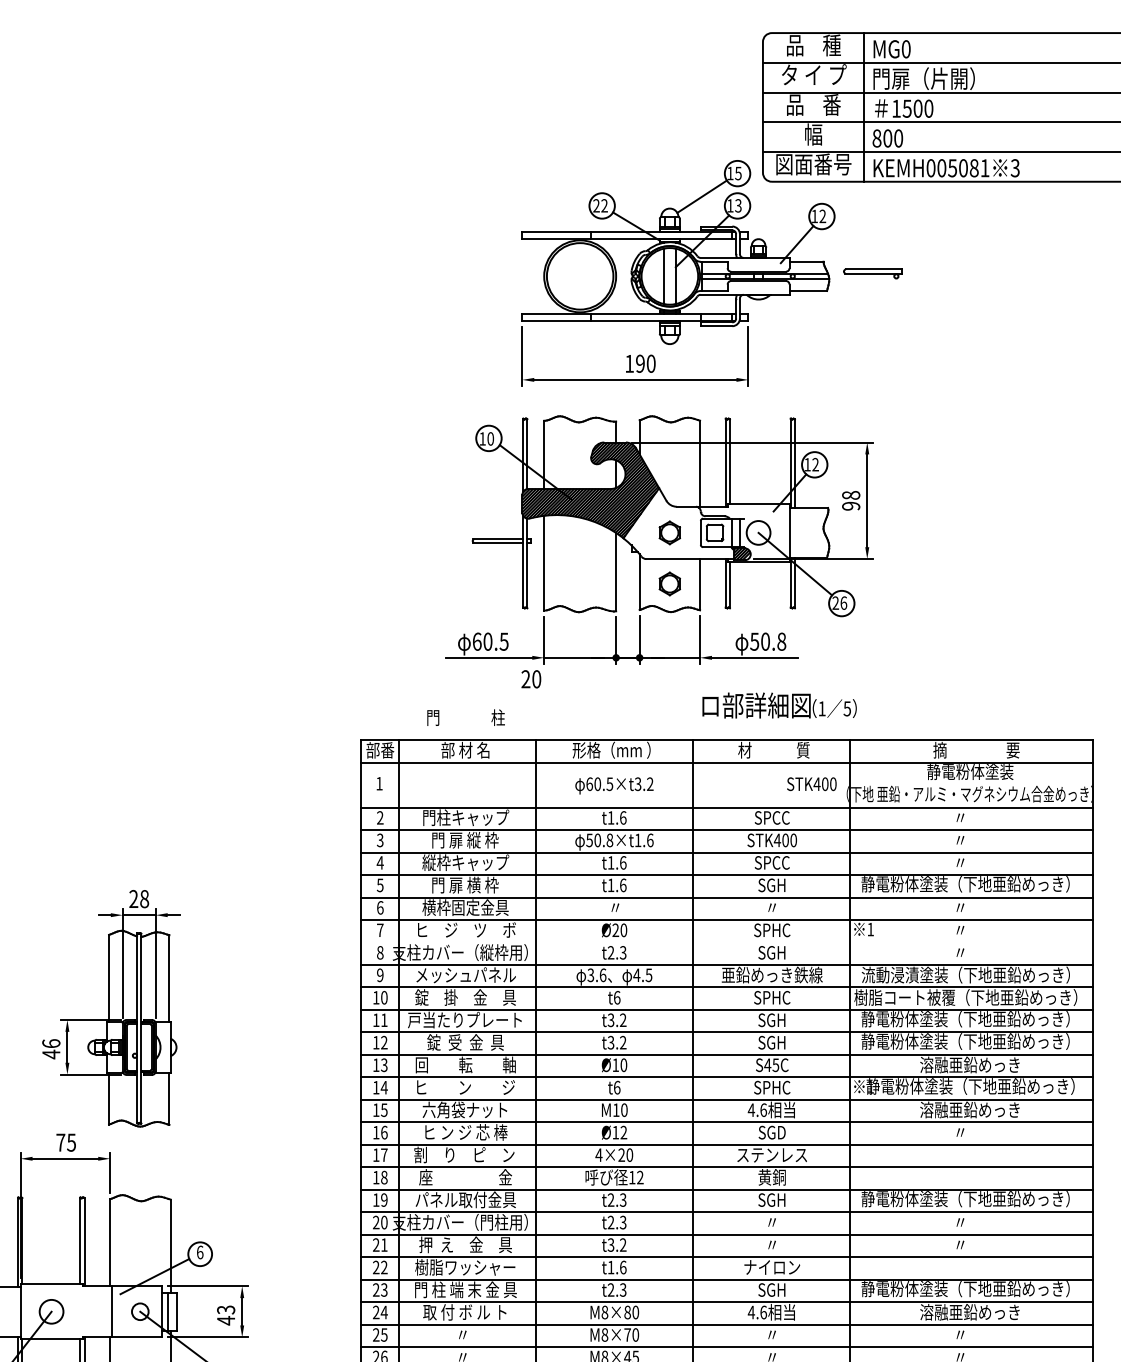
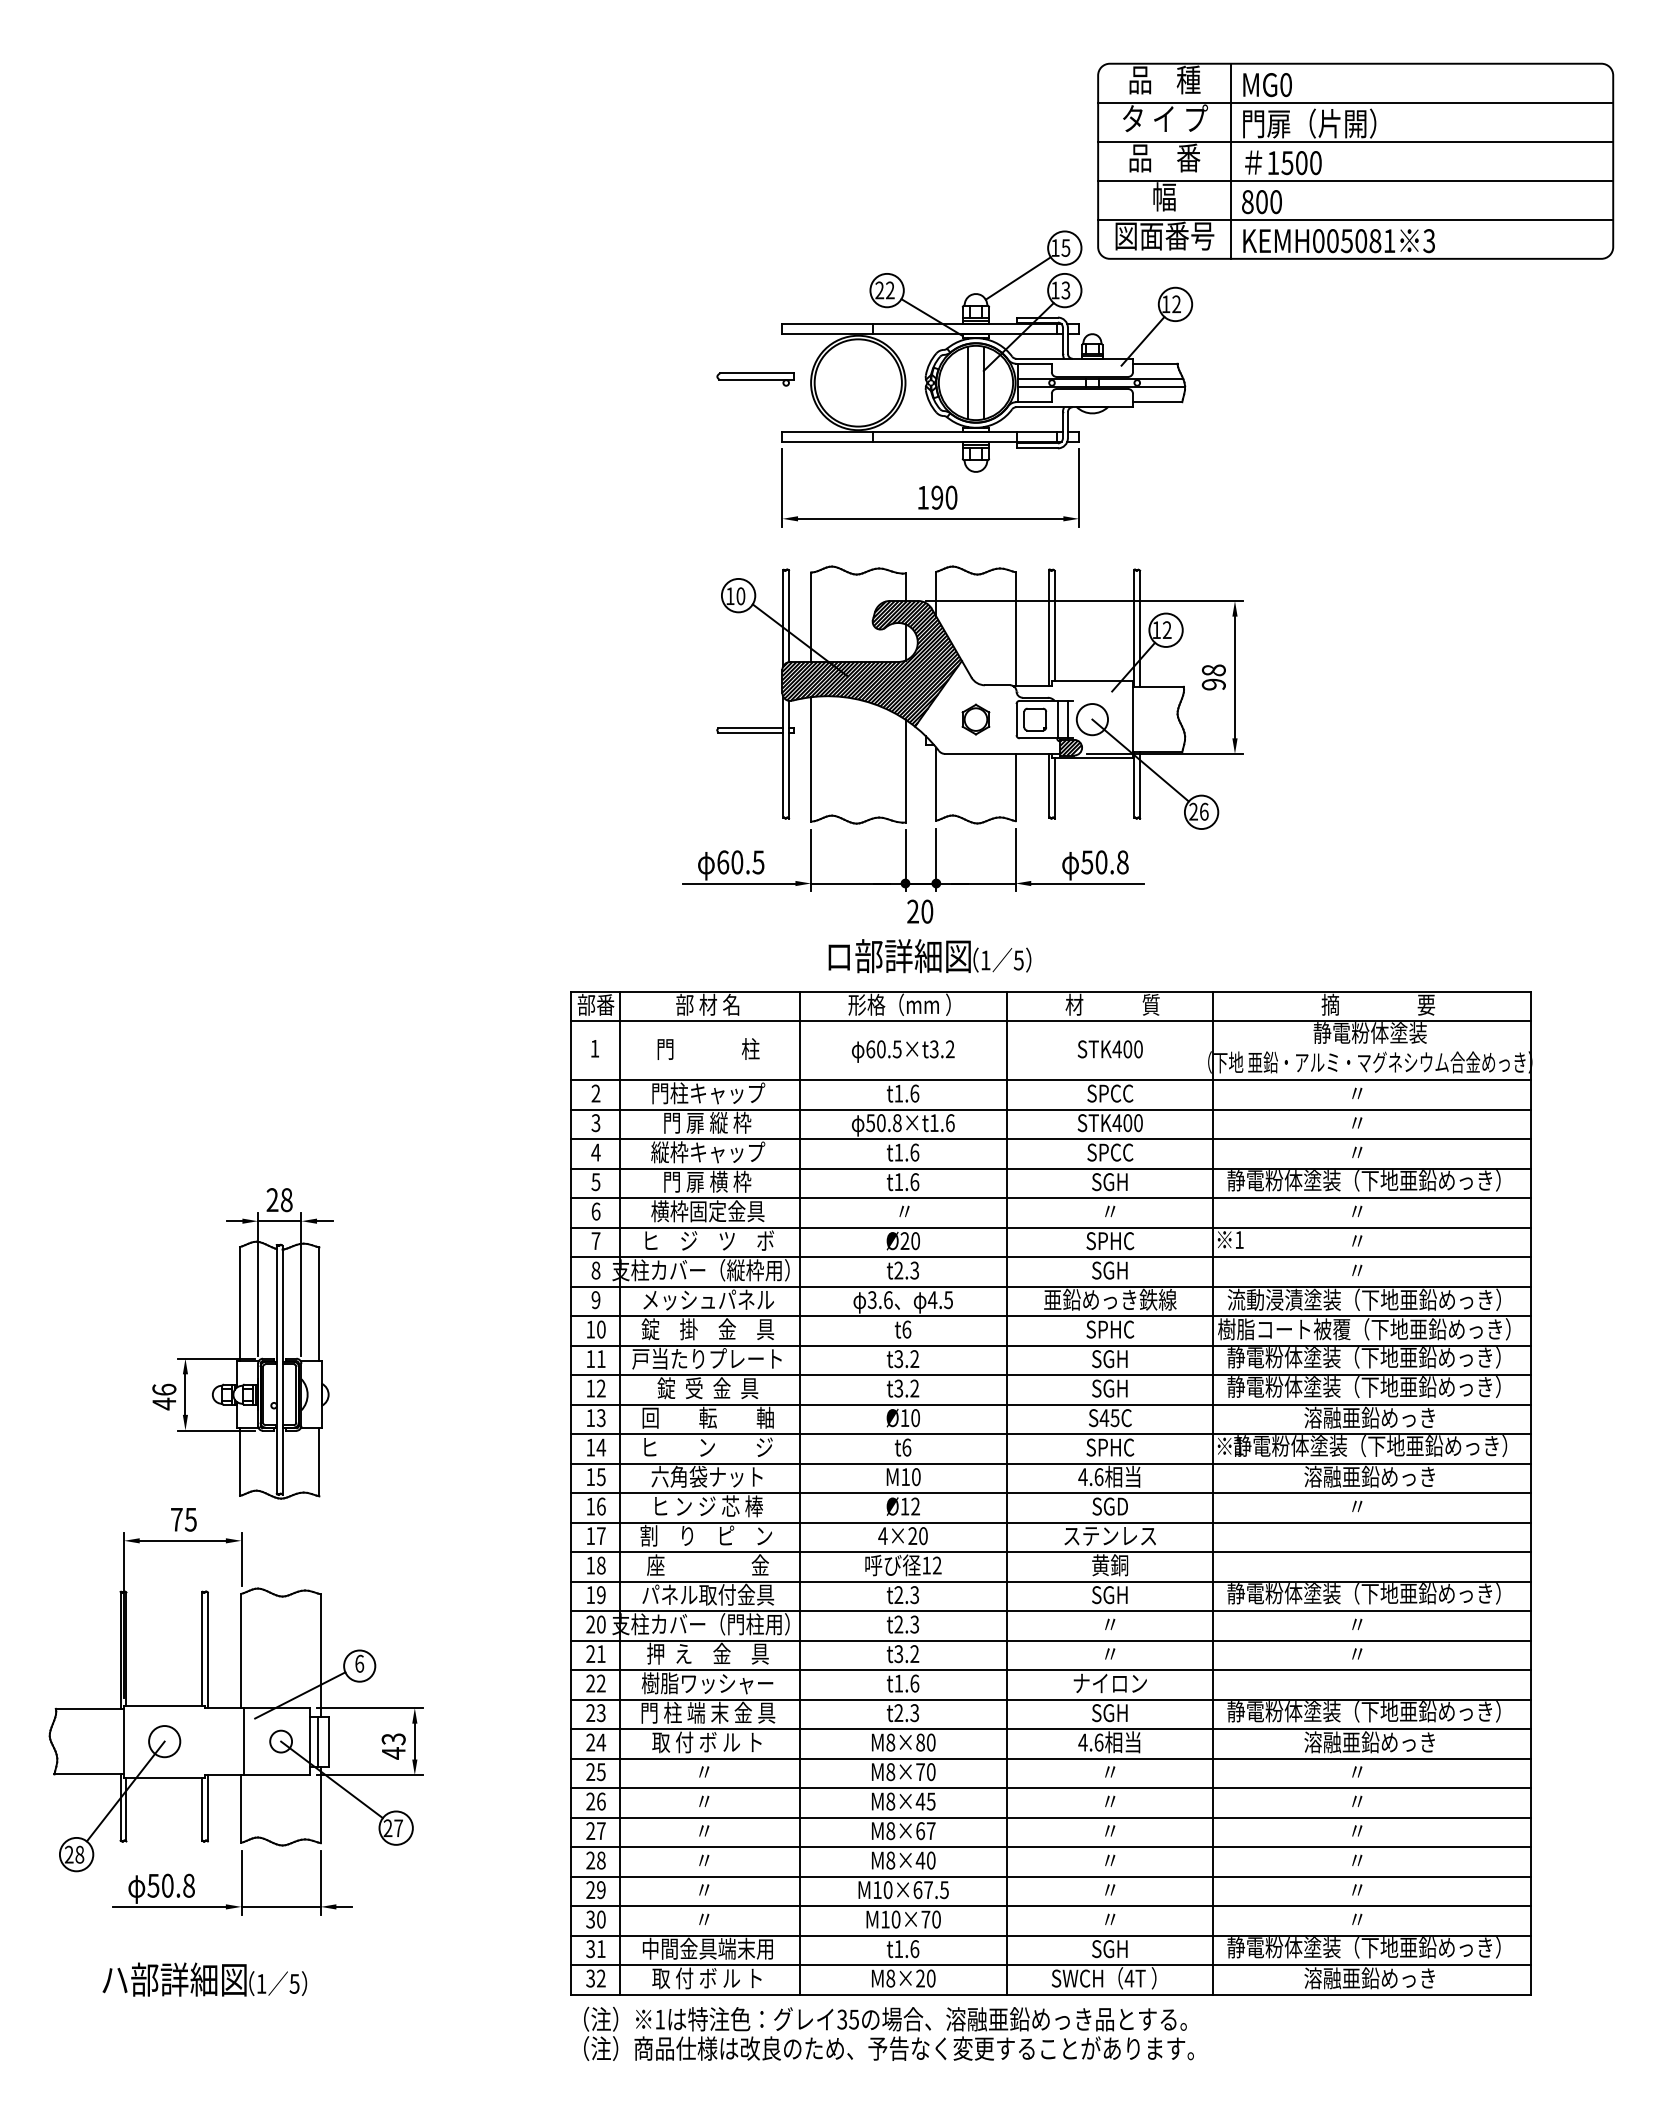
part: (872, 273) -> (755, 379), moved
part: (669, 583) -> (975, 786), removed
text: (531, 679) -> (920, 911), moved
text: (779, 705) -> (929, 956), moved
text: (466, 717) -> (708, 1048), moved
text: (811, 784) -> (1109, 1049), moved
line: (727, 942) -> (1051, 1257), added

